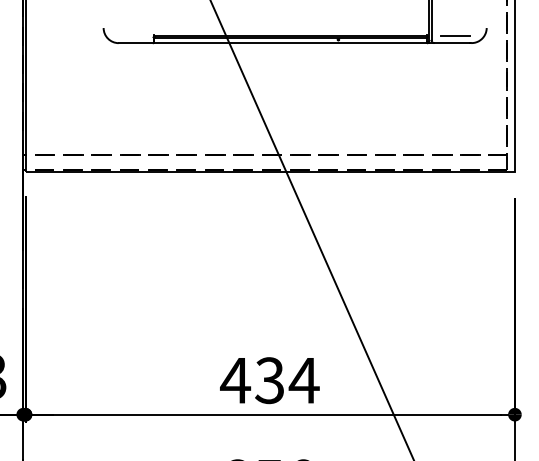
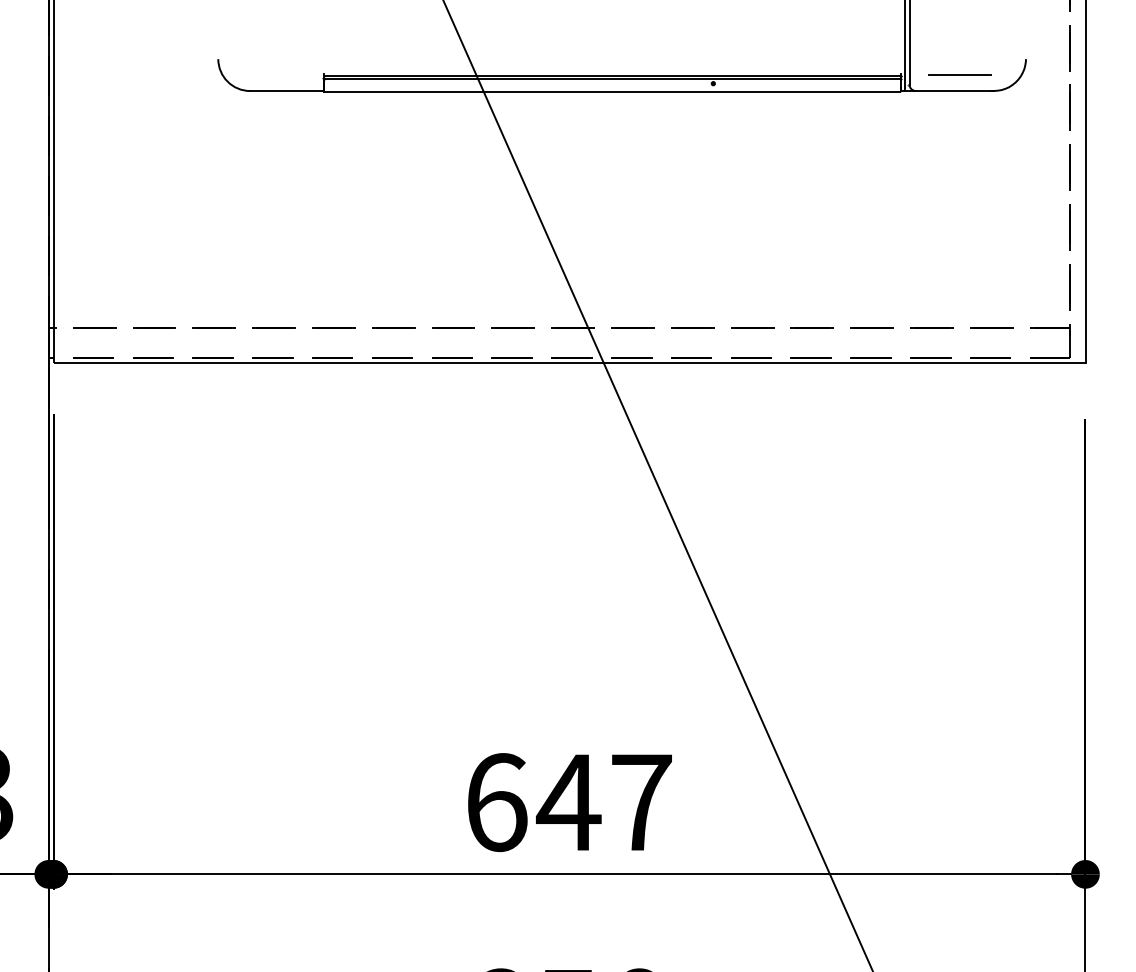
text: (269, 380) -> (568, 802), 434 -> 647

